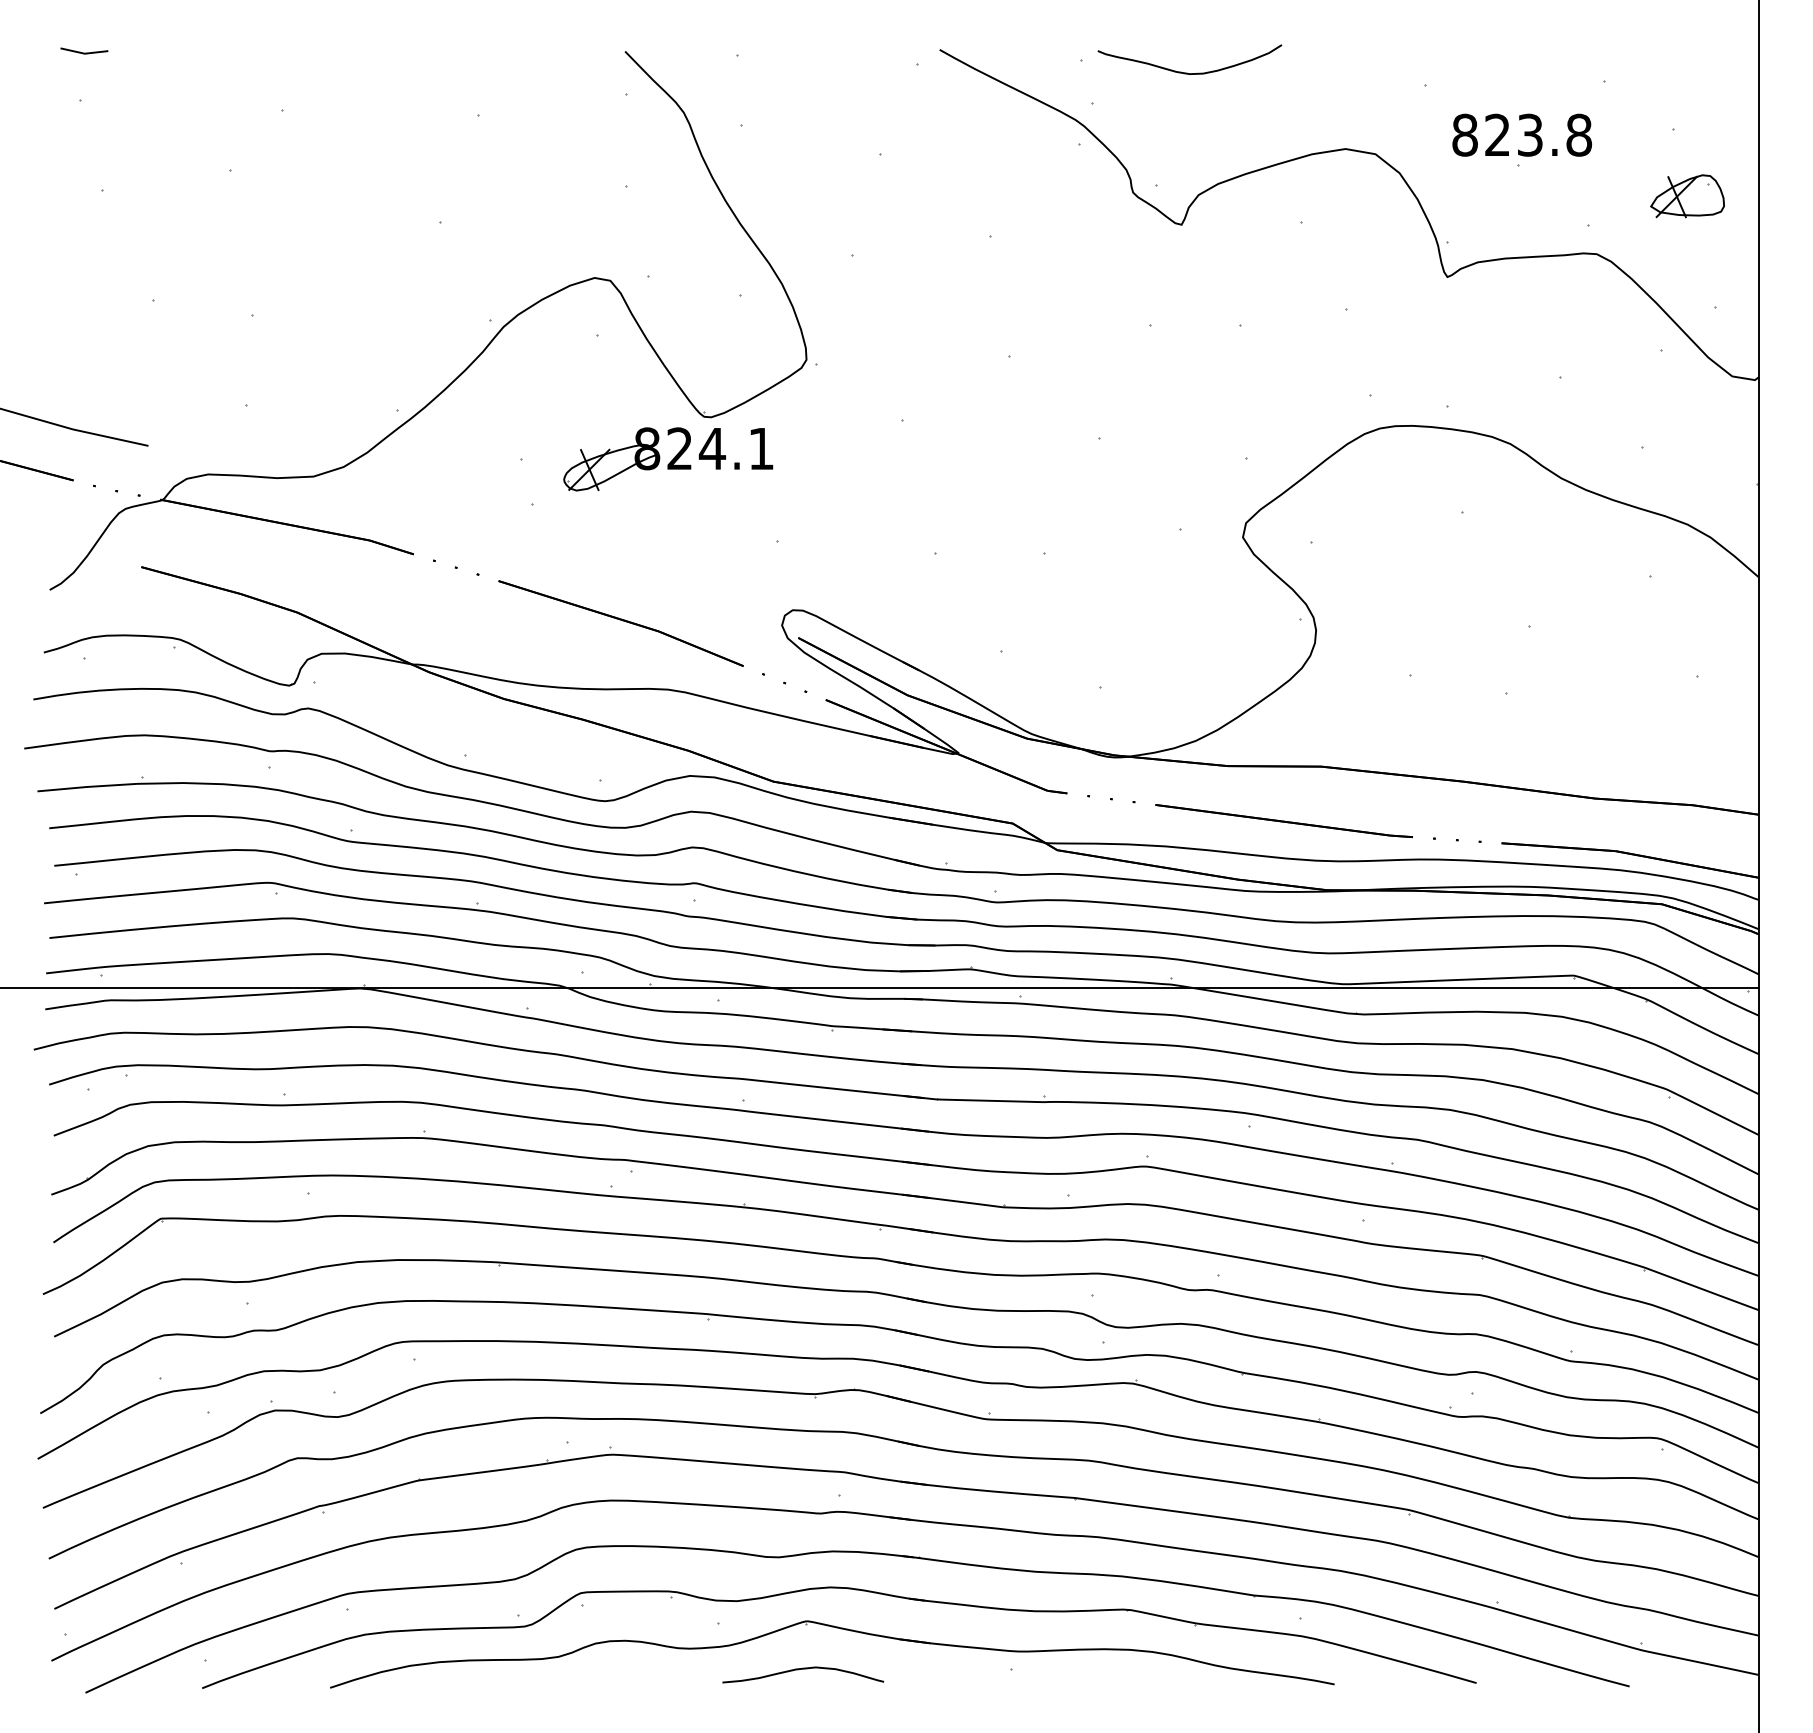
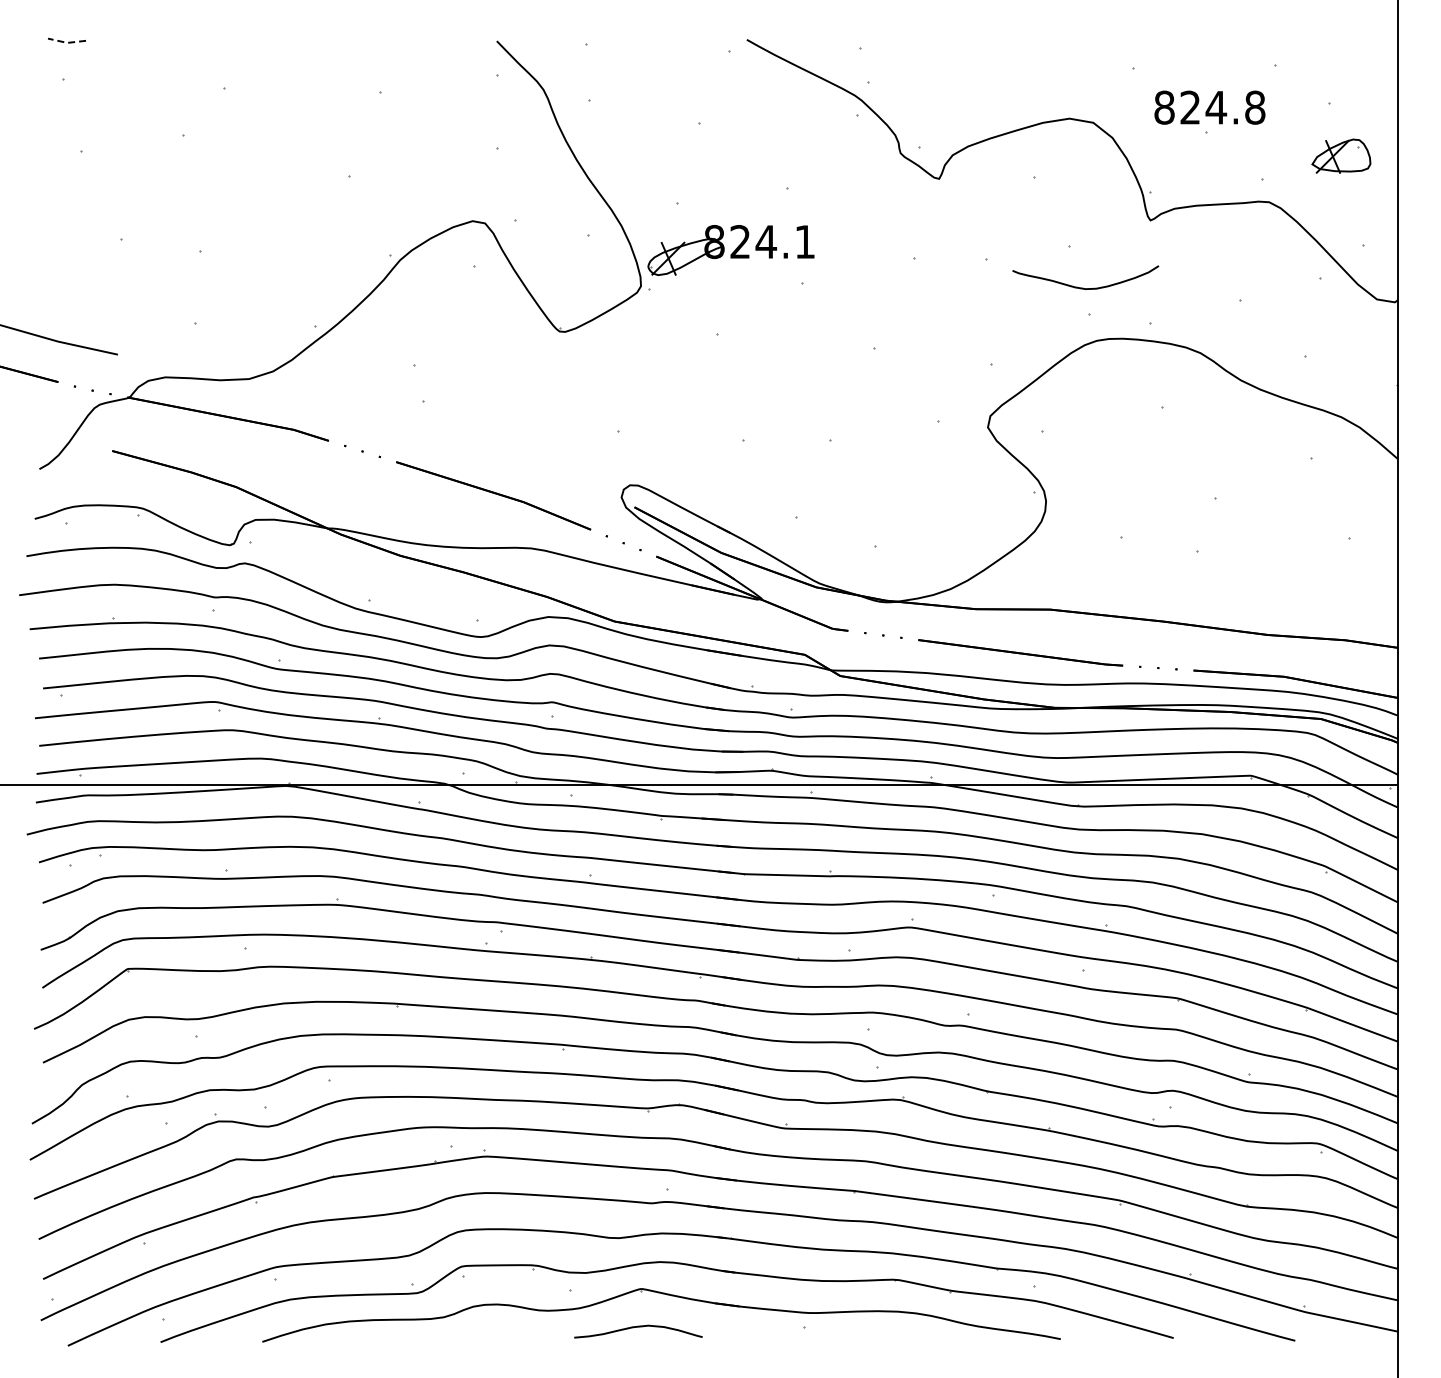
line: (85, 53) -> (67, 42), solid -> dashed
curve: (1187, 72) -> (1083, 287), moved
text: (1530, 134) -> (1216, 107), 823.8 -> 824.8
part: (667, 459) -> (730, 250), moved

